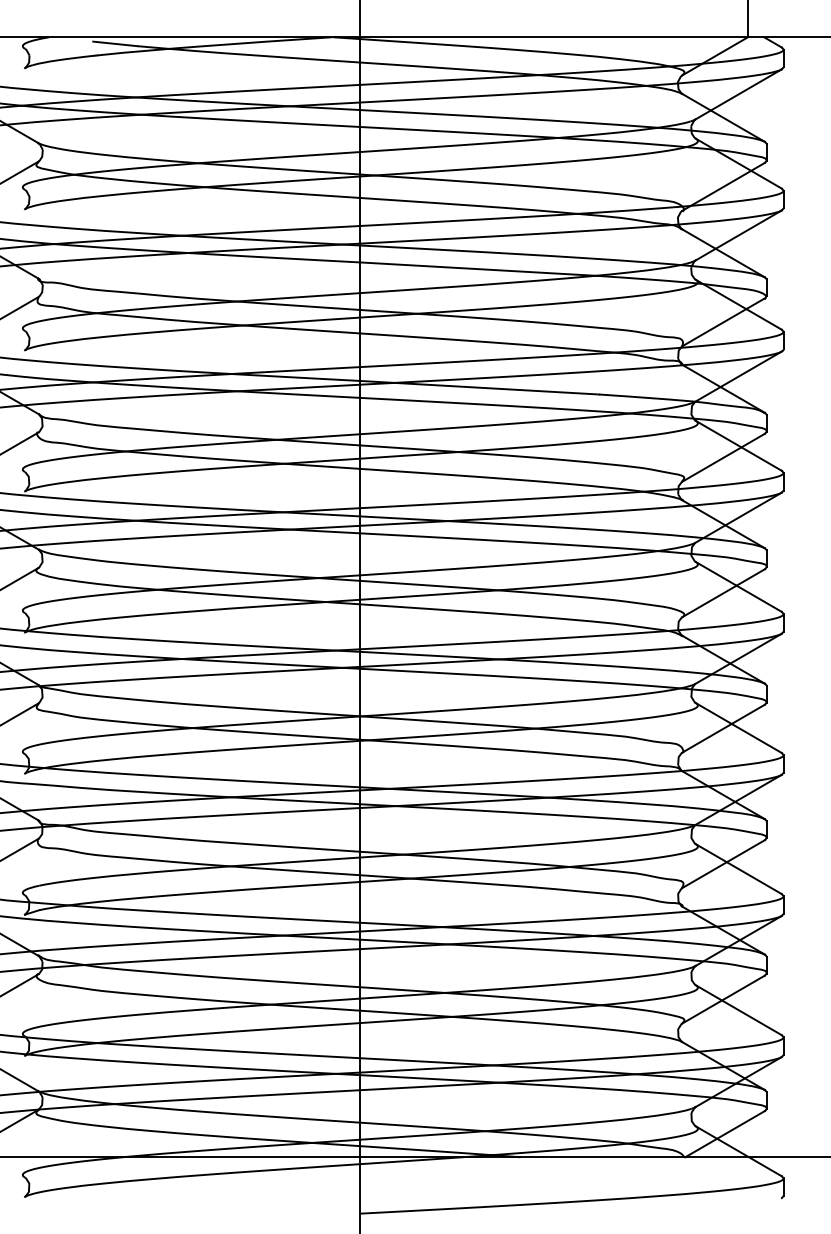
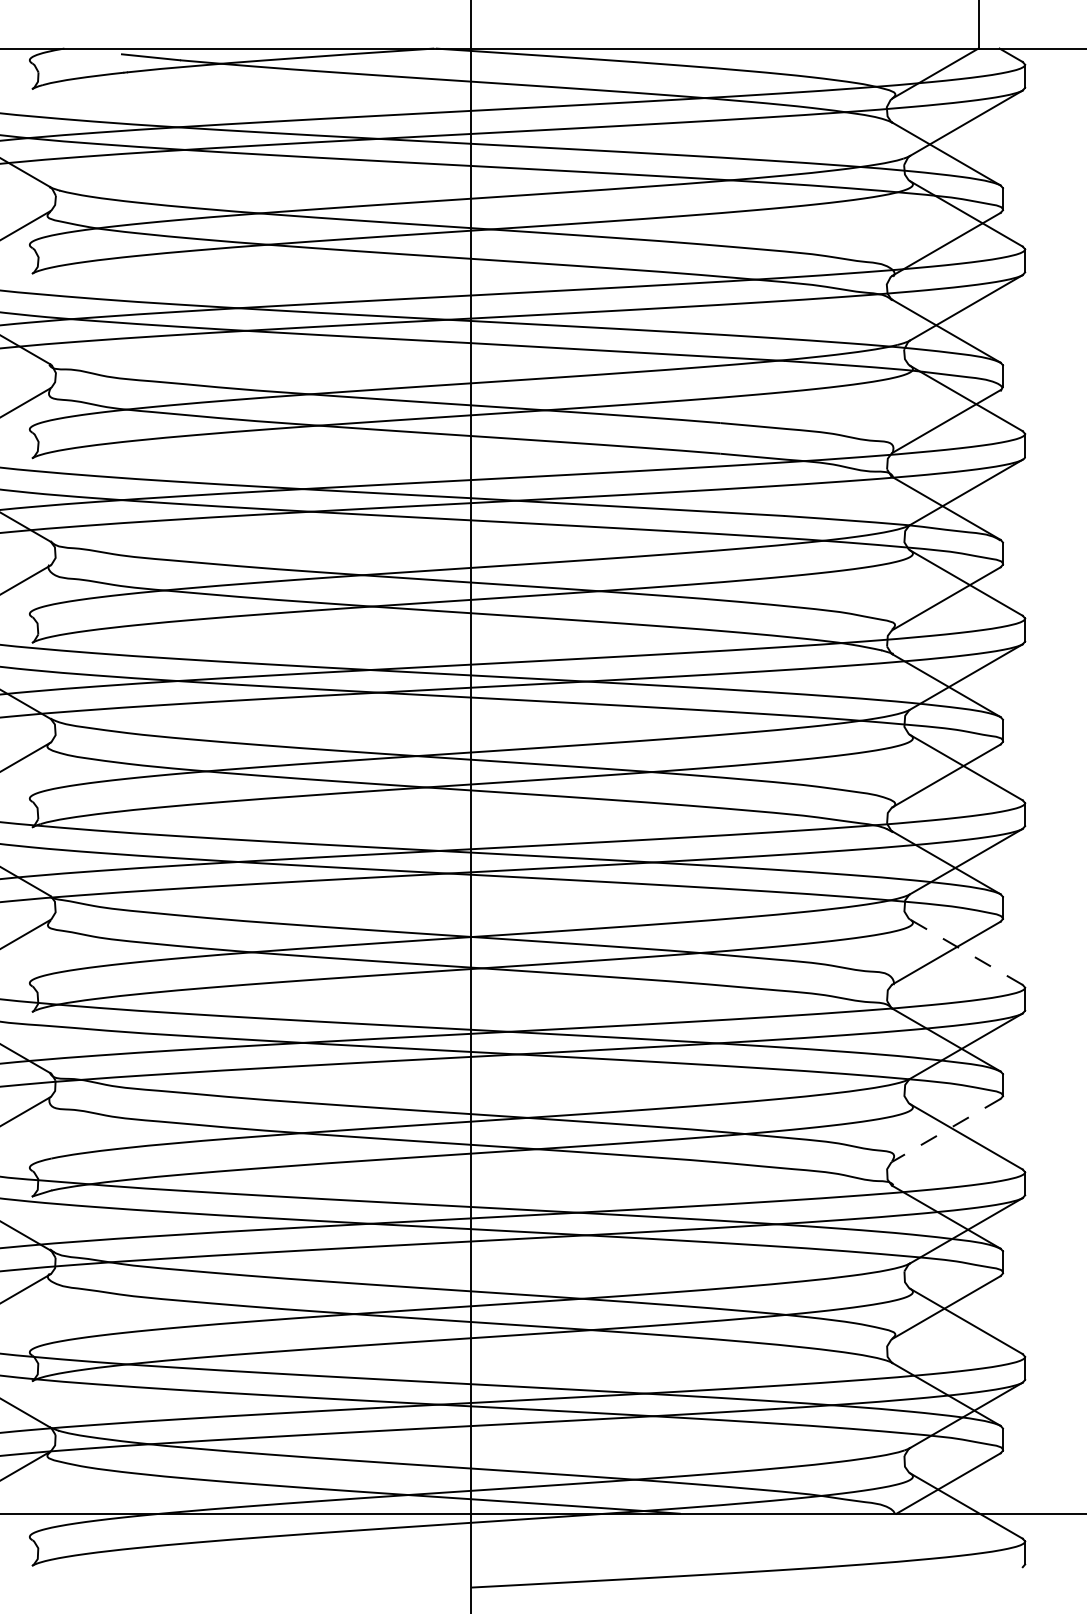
line: (738, 728) -> (965, 952), solid -> dashed
line: (723, 864) -> (946, 1130), solid -> dashed

